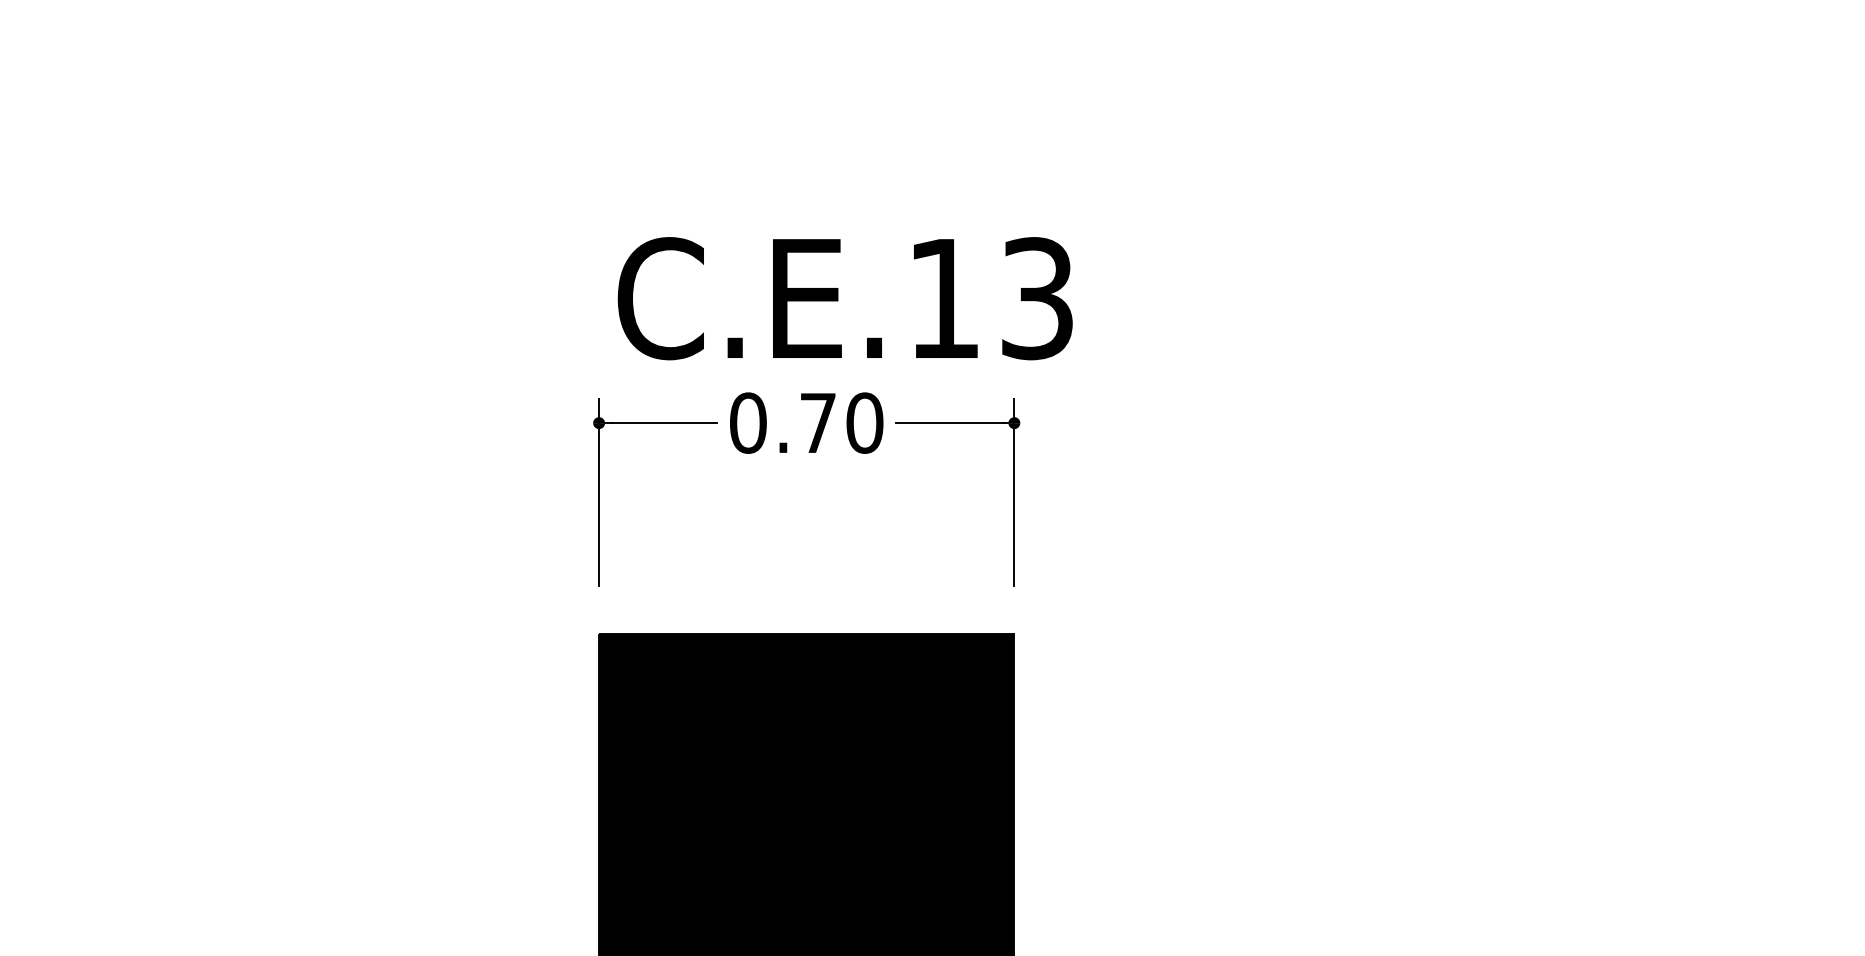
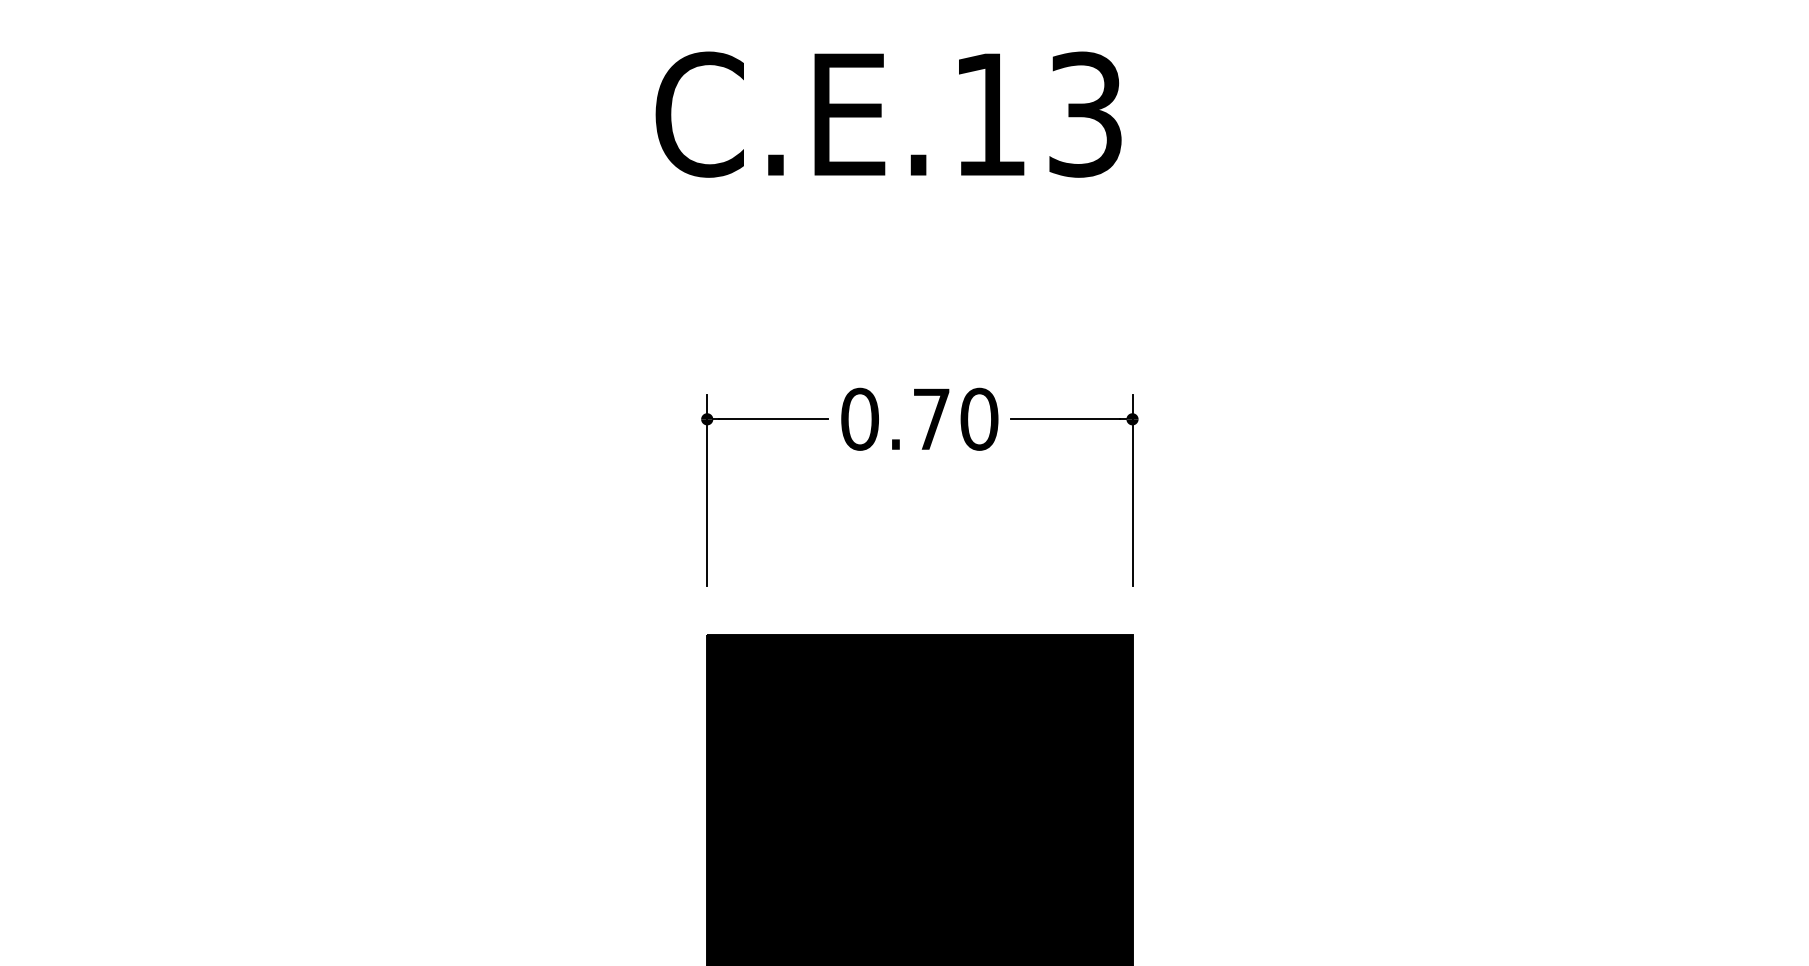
text: (844, 298) -> (887, 114), moved

